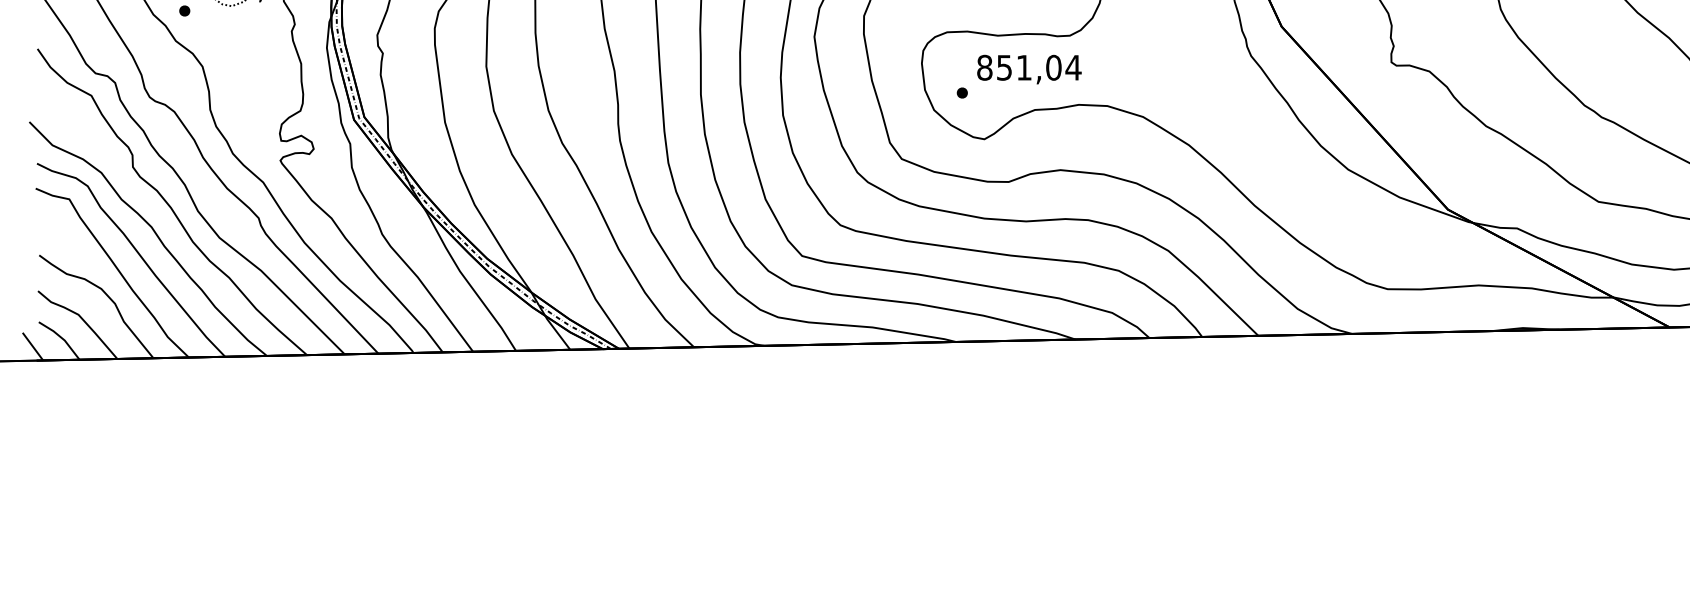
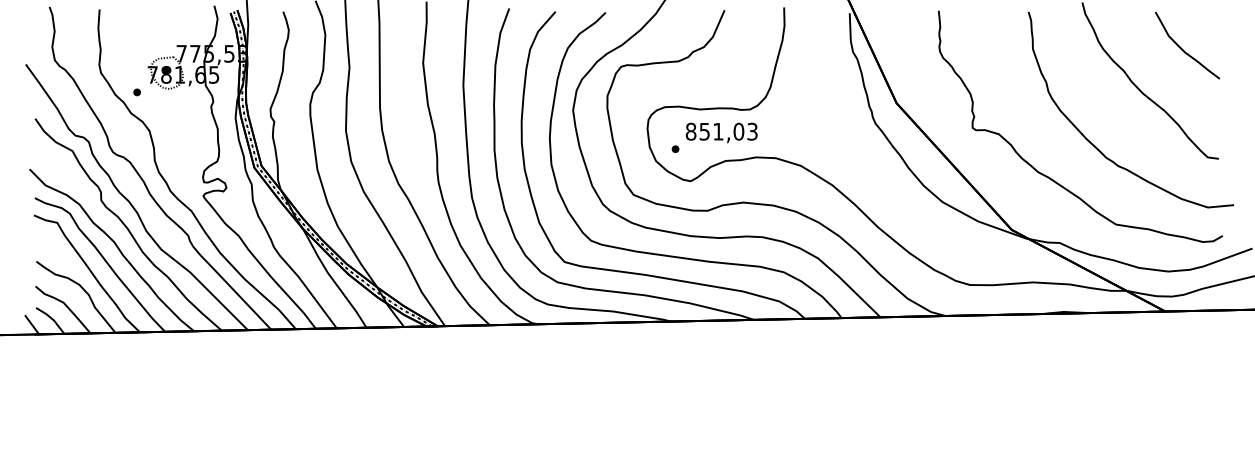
text: (1073, 67) -> (752, 131), 851,04 -> 851,03

